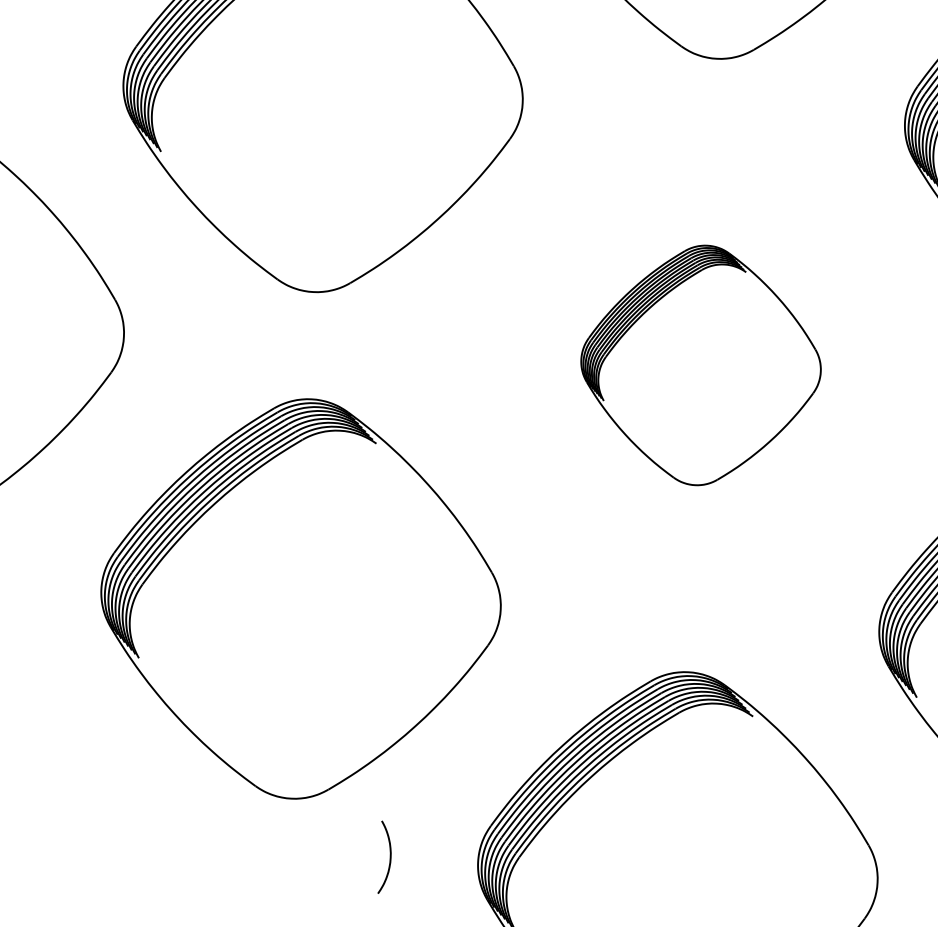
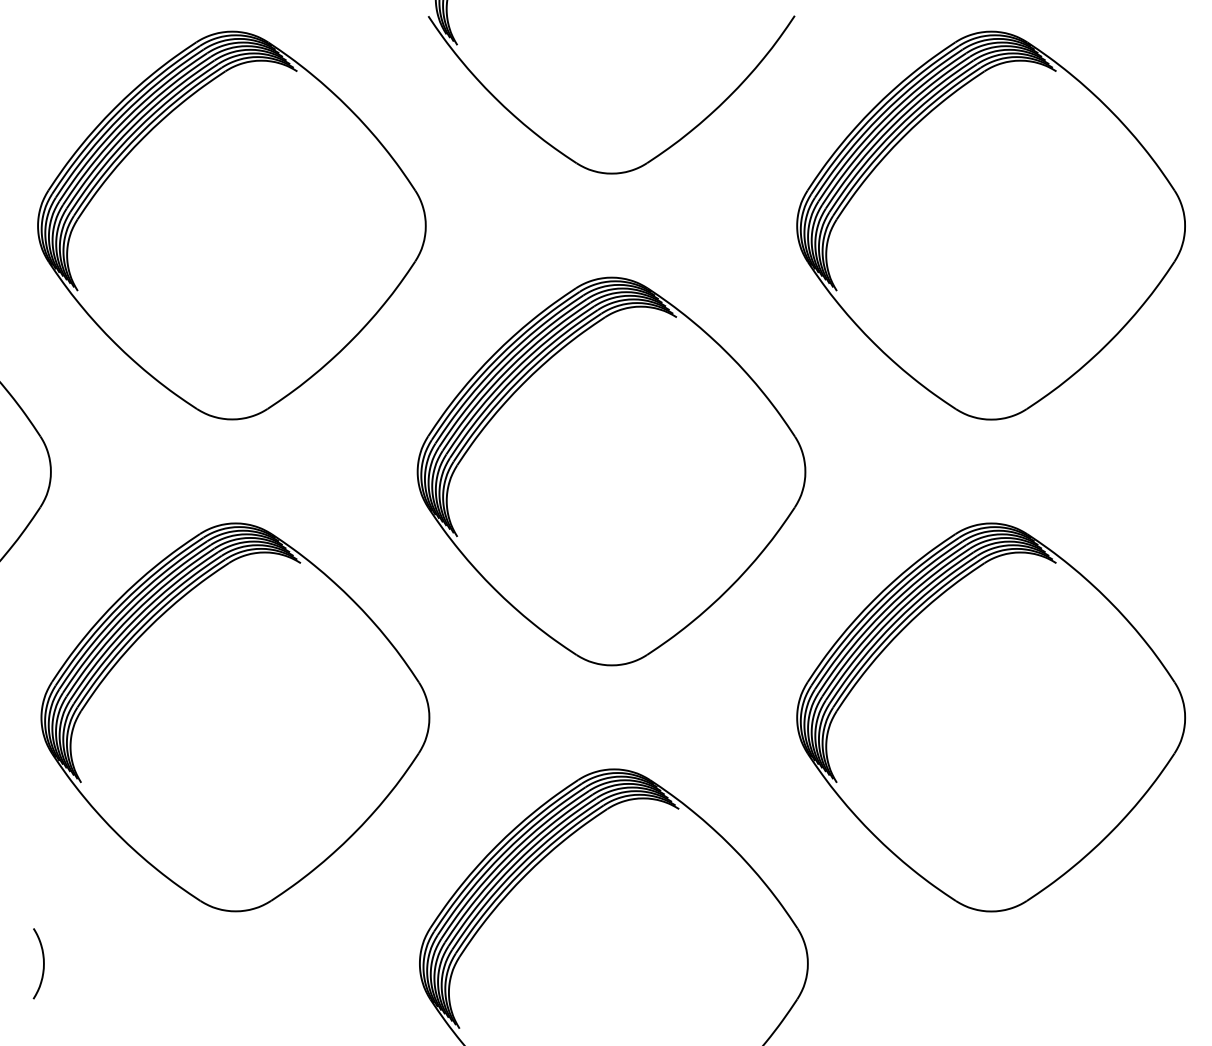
part: (701, 365) -> (611, 471), size x1.67
curve: (390, 857) -> (43, 963), moved

